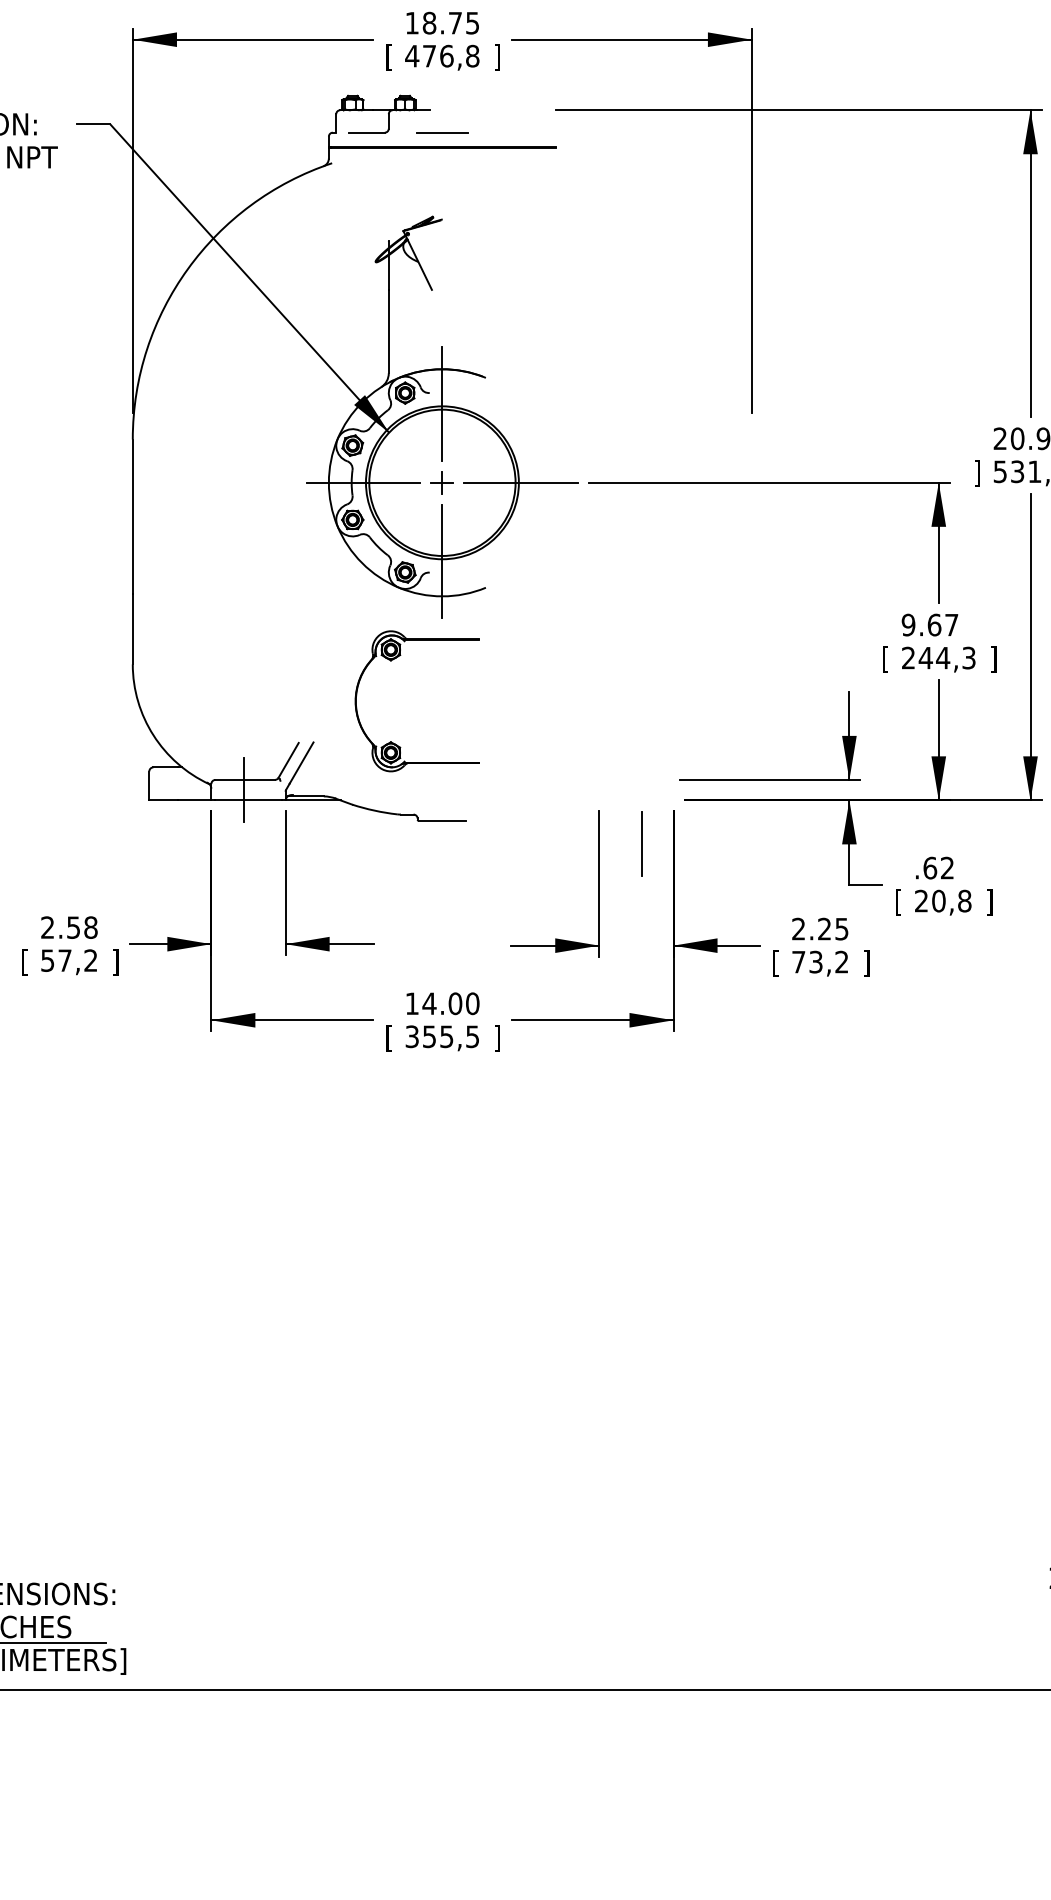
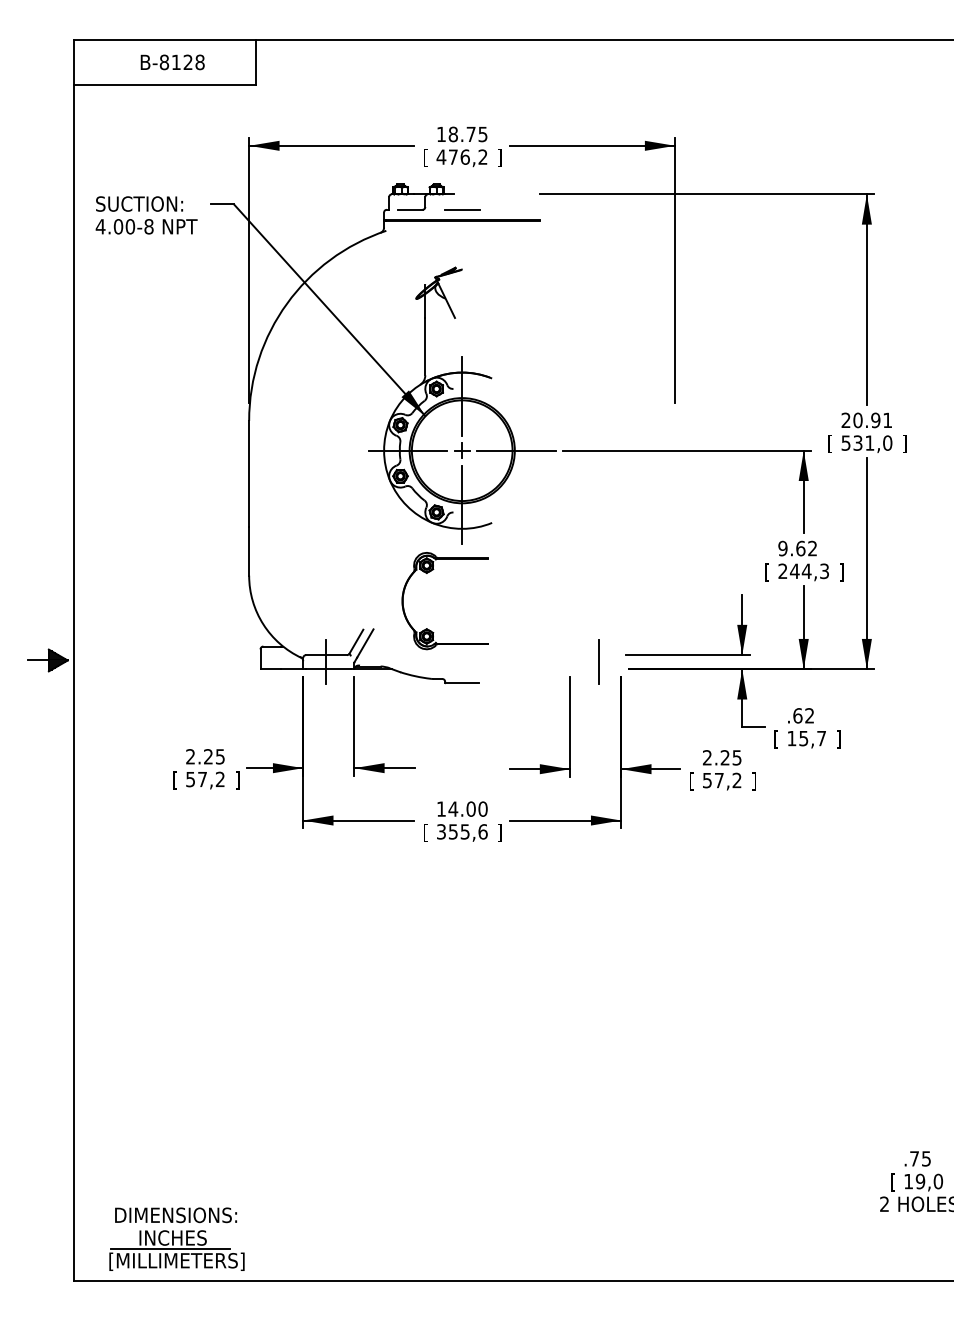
text: (471, 55) -> (482, 156), 476,8 -> 476,2
text: (976, 472) -> (829, 443), ] -> [
text: (951, 624) -> (812, 548), 9.67 -> 9.62
line: (641, 842) -> (598, 661), moved
text: (942, 901) -> (806, 738), 20,8 -> 15,7
text: (82, 927) -> (214, 756), 2.58 -> 2.25
text: (807, 962) -> (713, 780), 73,2 -> 57,2
text: (471, 1036) -> (482, 831), 355,5 -> 355,6

